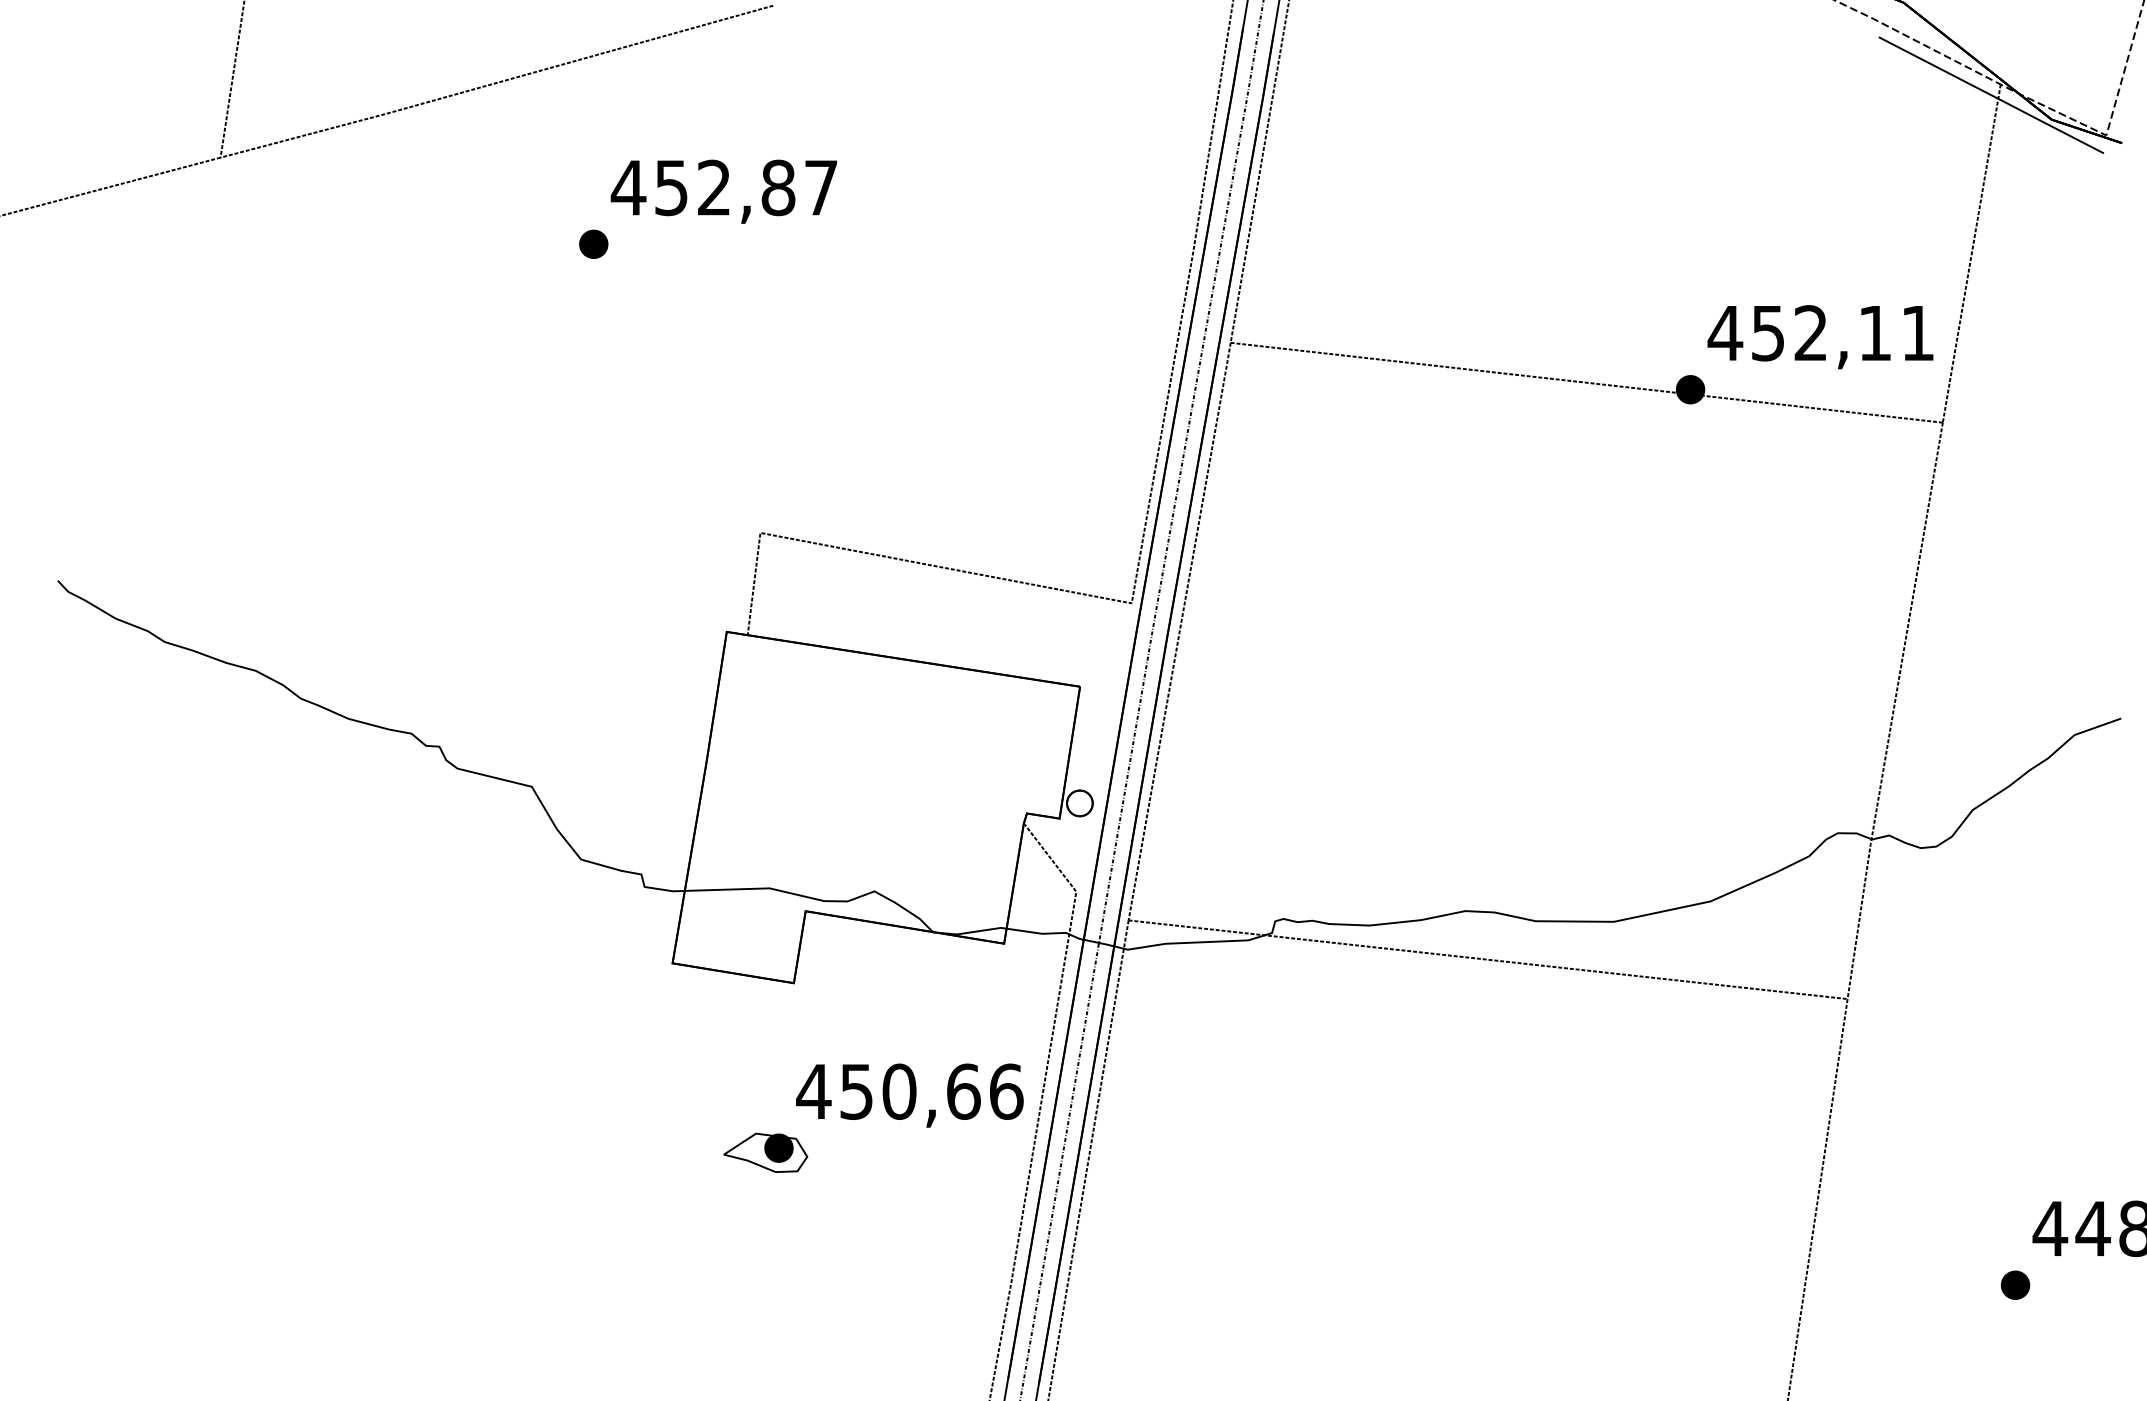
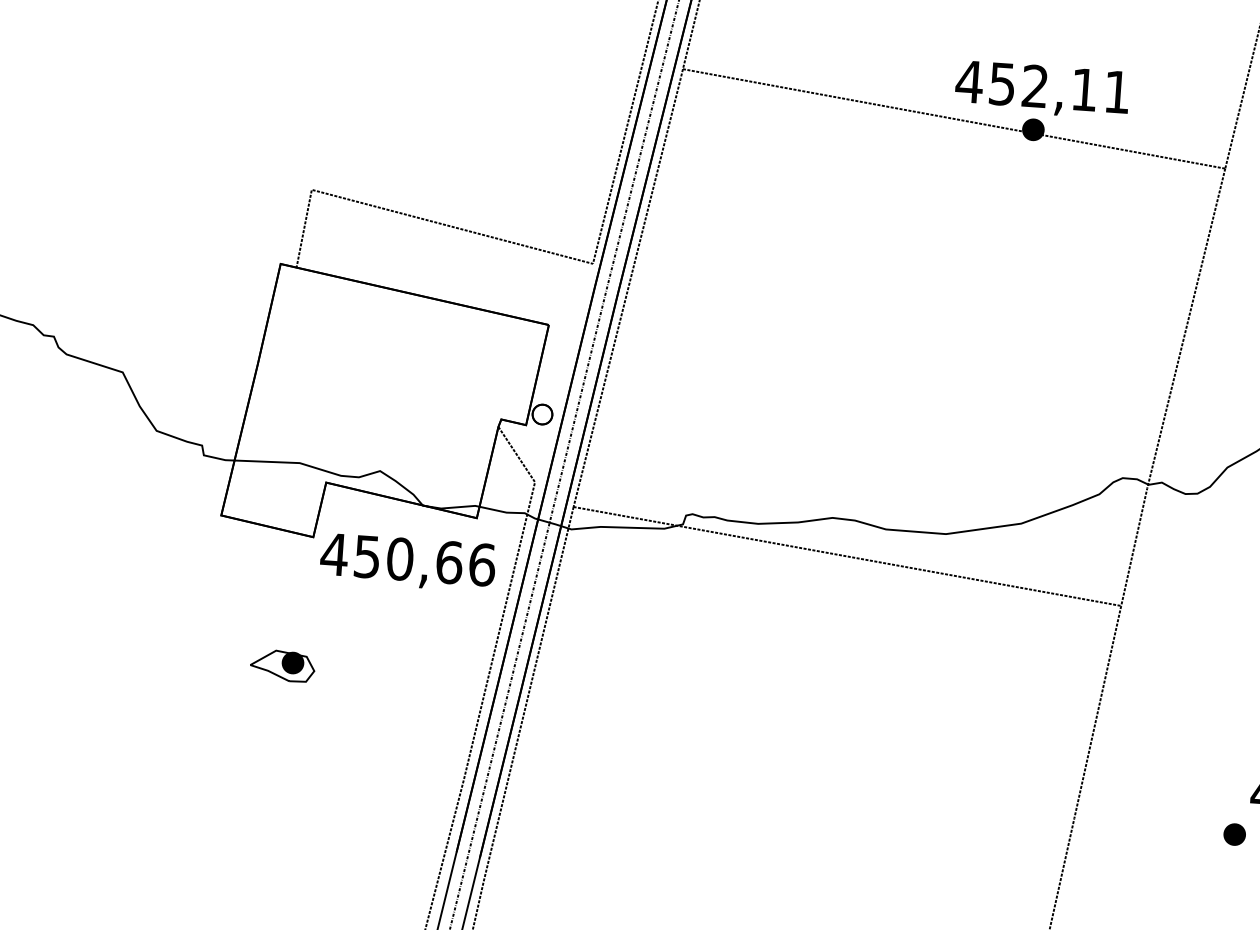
text: (1820, 337) -> (1042, 90), moved
text: (909, 1095) -> (407, 562), moved

